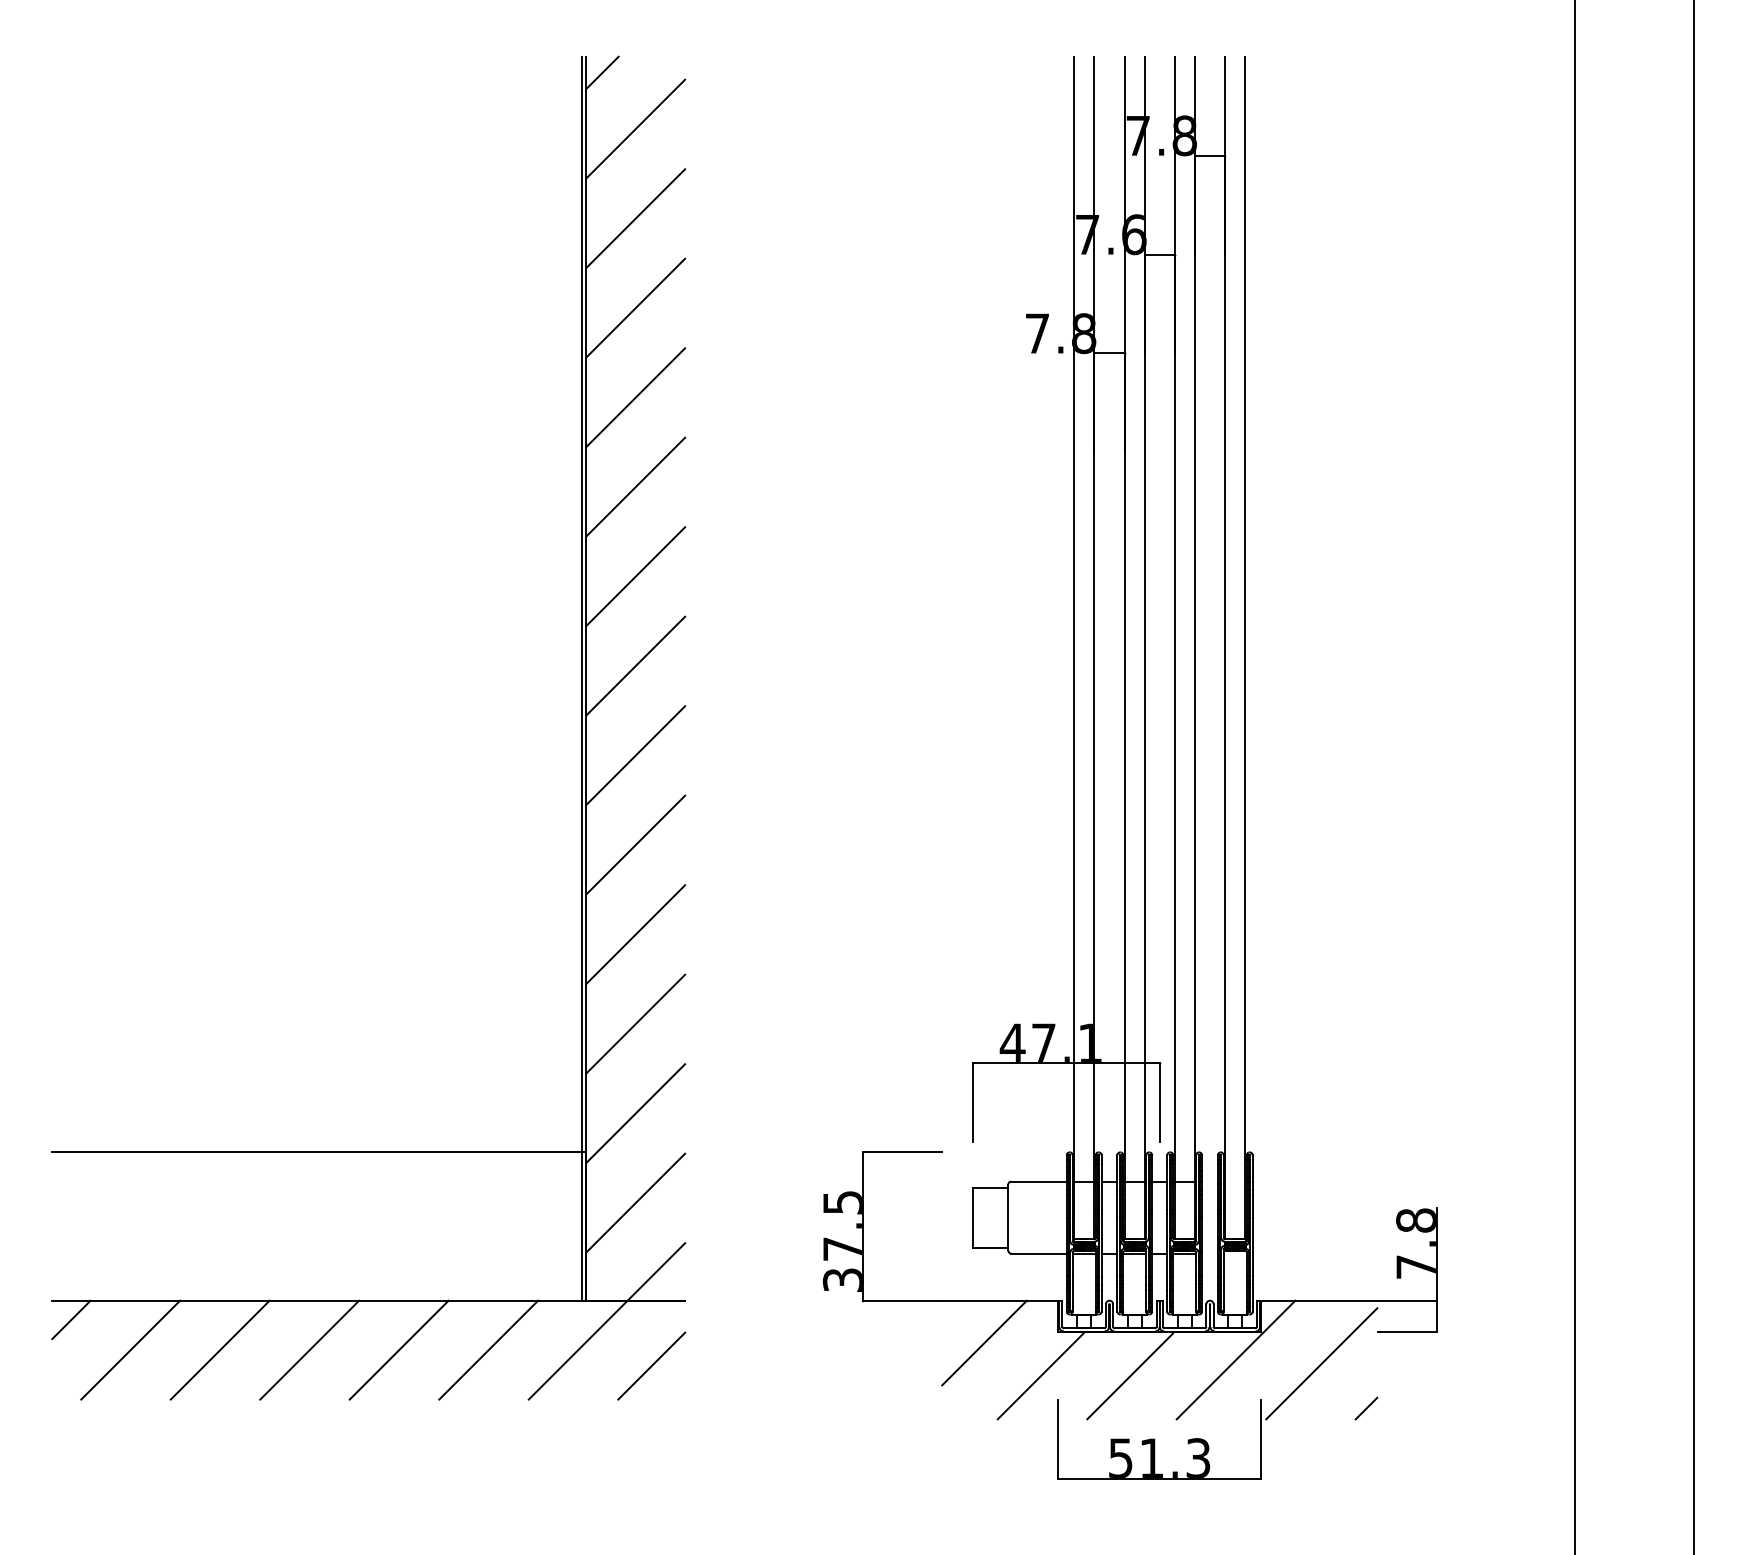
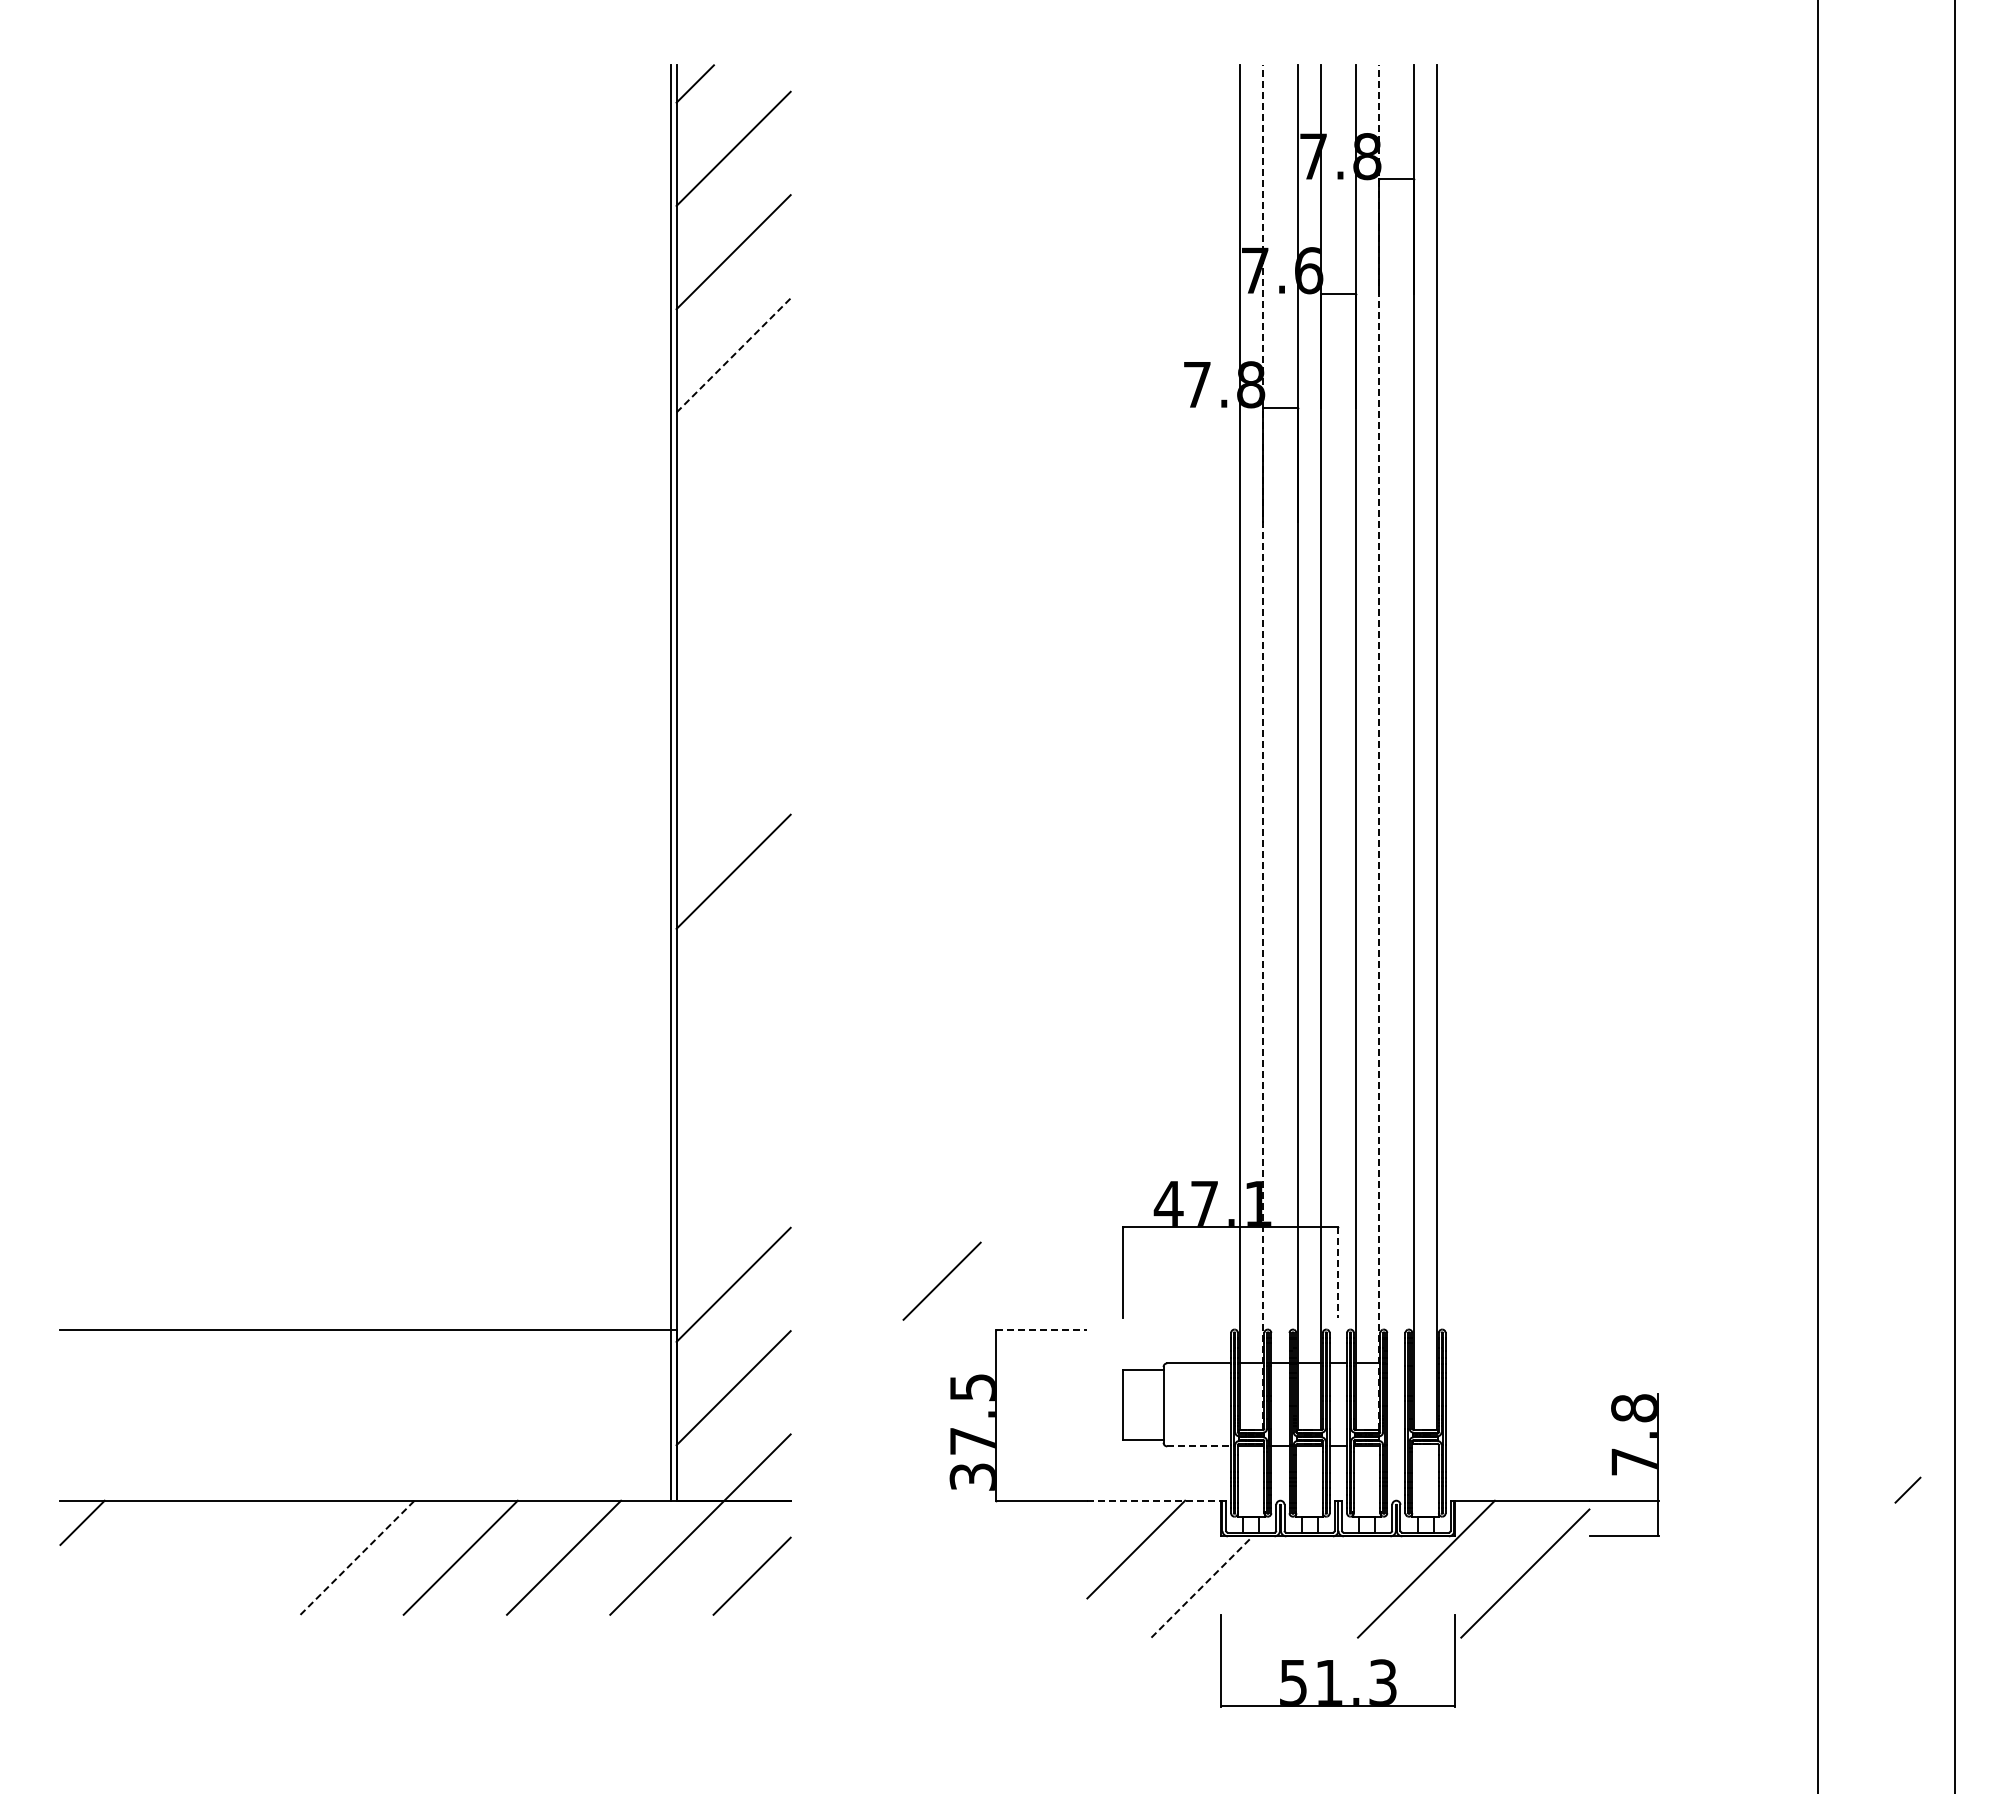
line: (635, 308) -> (733, 355), solid -> dashed
line: (635, 397) -> (733, 458), removed
line: (635, 486) -> (733, 561), removed
line: (635, 576) -> (733, 665), removed
line: (1093, 647) -> (1262, 747), solid -> dashed
line: (1194, 647) -> (1378, 747), solid -> dashed
line: (635, 666) -> (733, 768), removed
line: (635, 845) -> (733, 975), removed
line: (635, 934) -> (733, 1078), removed
line: (635, 1024) -> (733, 1181), removed
line: (1159, 1102) -> (1338, 1272), solid -> dashed
line: (815, 1109) -> (941, 1280), added
line: (902, 1152) -> (1041, 1329), solid -> dashed
line: (1039, 1253) -> (1199, 1446), solid -> dashed
line: (1000, 1300) -> (1154, 1500), solid -> dashed
line: (130, 1349) -> (150, 1557), removed
line: (220, 1349) -> (254, 1557), removed
line: (309, 1349) -> (357, 1557), solid -> dashed
line: (1041, 1375) -> (1201, 1587), solid -> dashed
line: (1129, 1375) -> (1303, 1587), removed
line: (1366, 1407) -> (1907, 1489), moved

